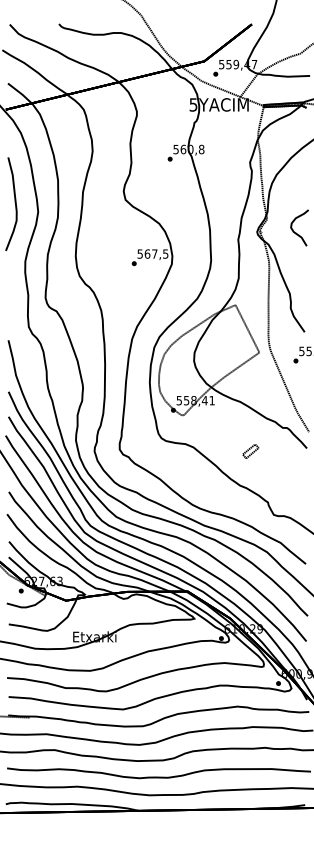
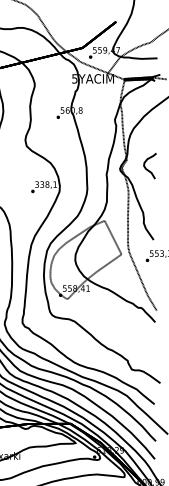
text: (152, 253) -> (45, 184), 567,5 -> 338,1
part: (250, 451) -> (115, 324), removed

